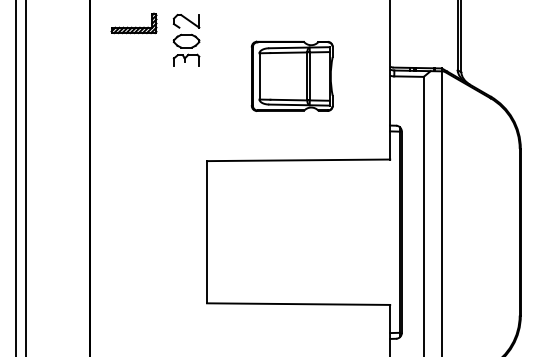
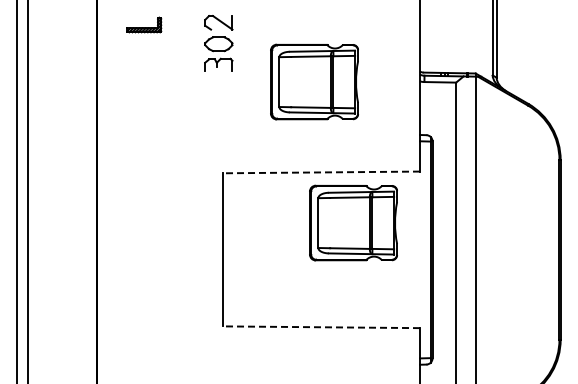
part: (134, 22) -> (144, 24), size x0.7
part: (186, 40) -> (218, 43), moved
line: (298, 160) -> (321, 172), solid -> dashed
part: (328, 206) -> (353, 222), added
line: (298, 304) -> (321, 327), solid -> dashed

